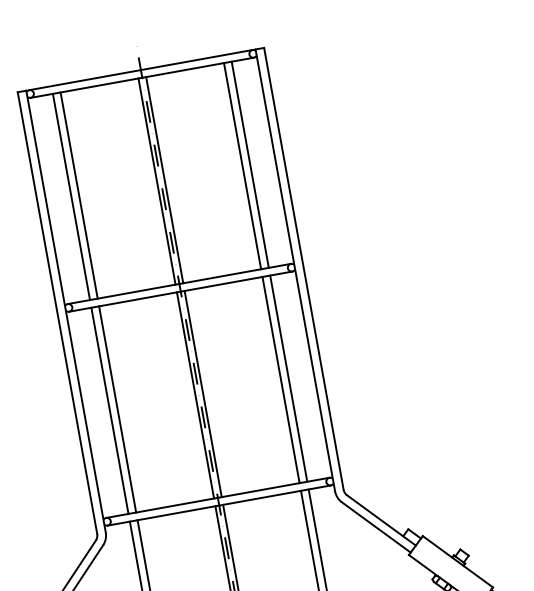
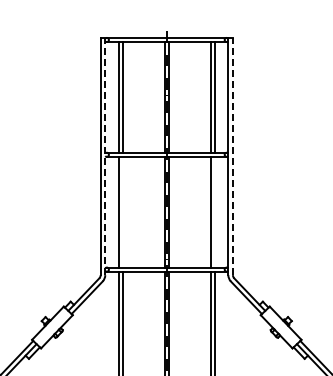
line: (303, 268) -> (232, 156), solid -> dashed
line: (66, 311) -> (105, 156), solid -> dashed
line: (287, 377) -> (214, 211), removed
line: (116, 408) -> (122, 211), removed

